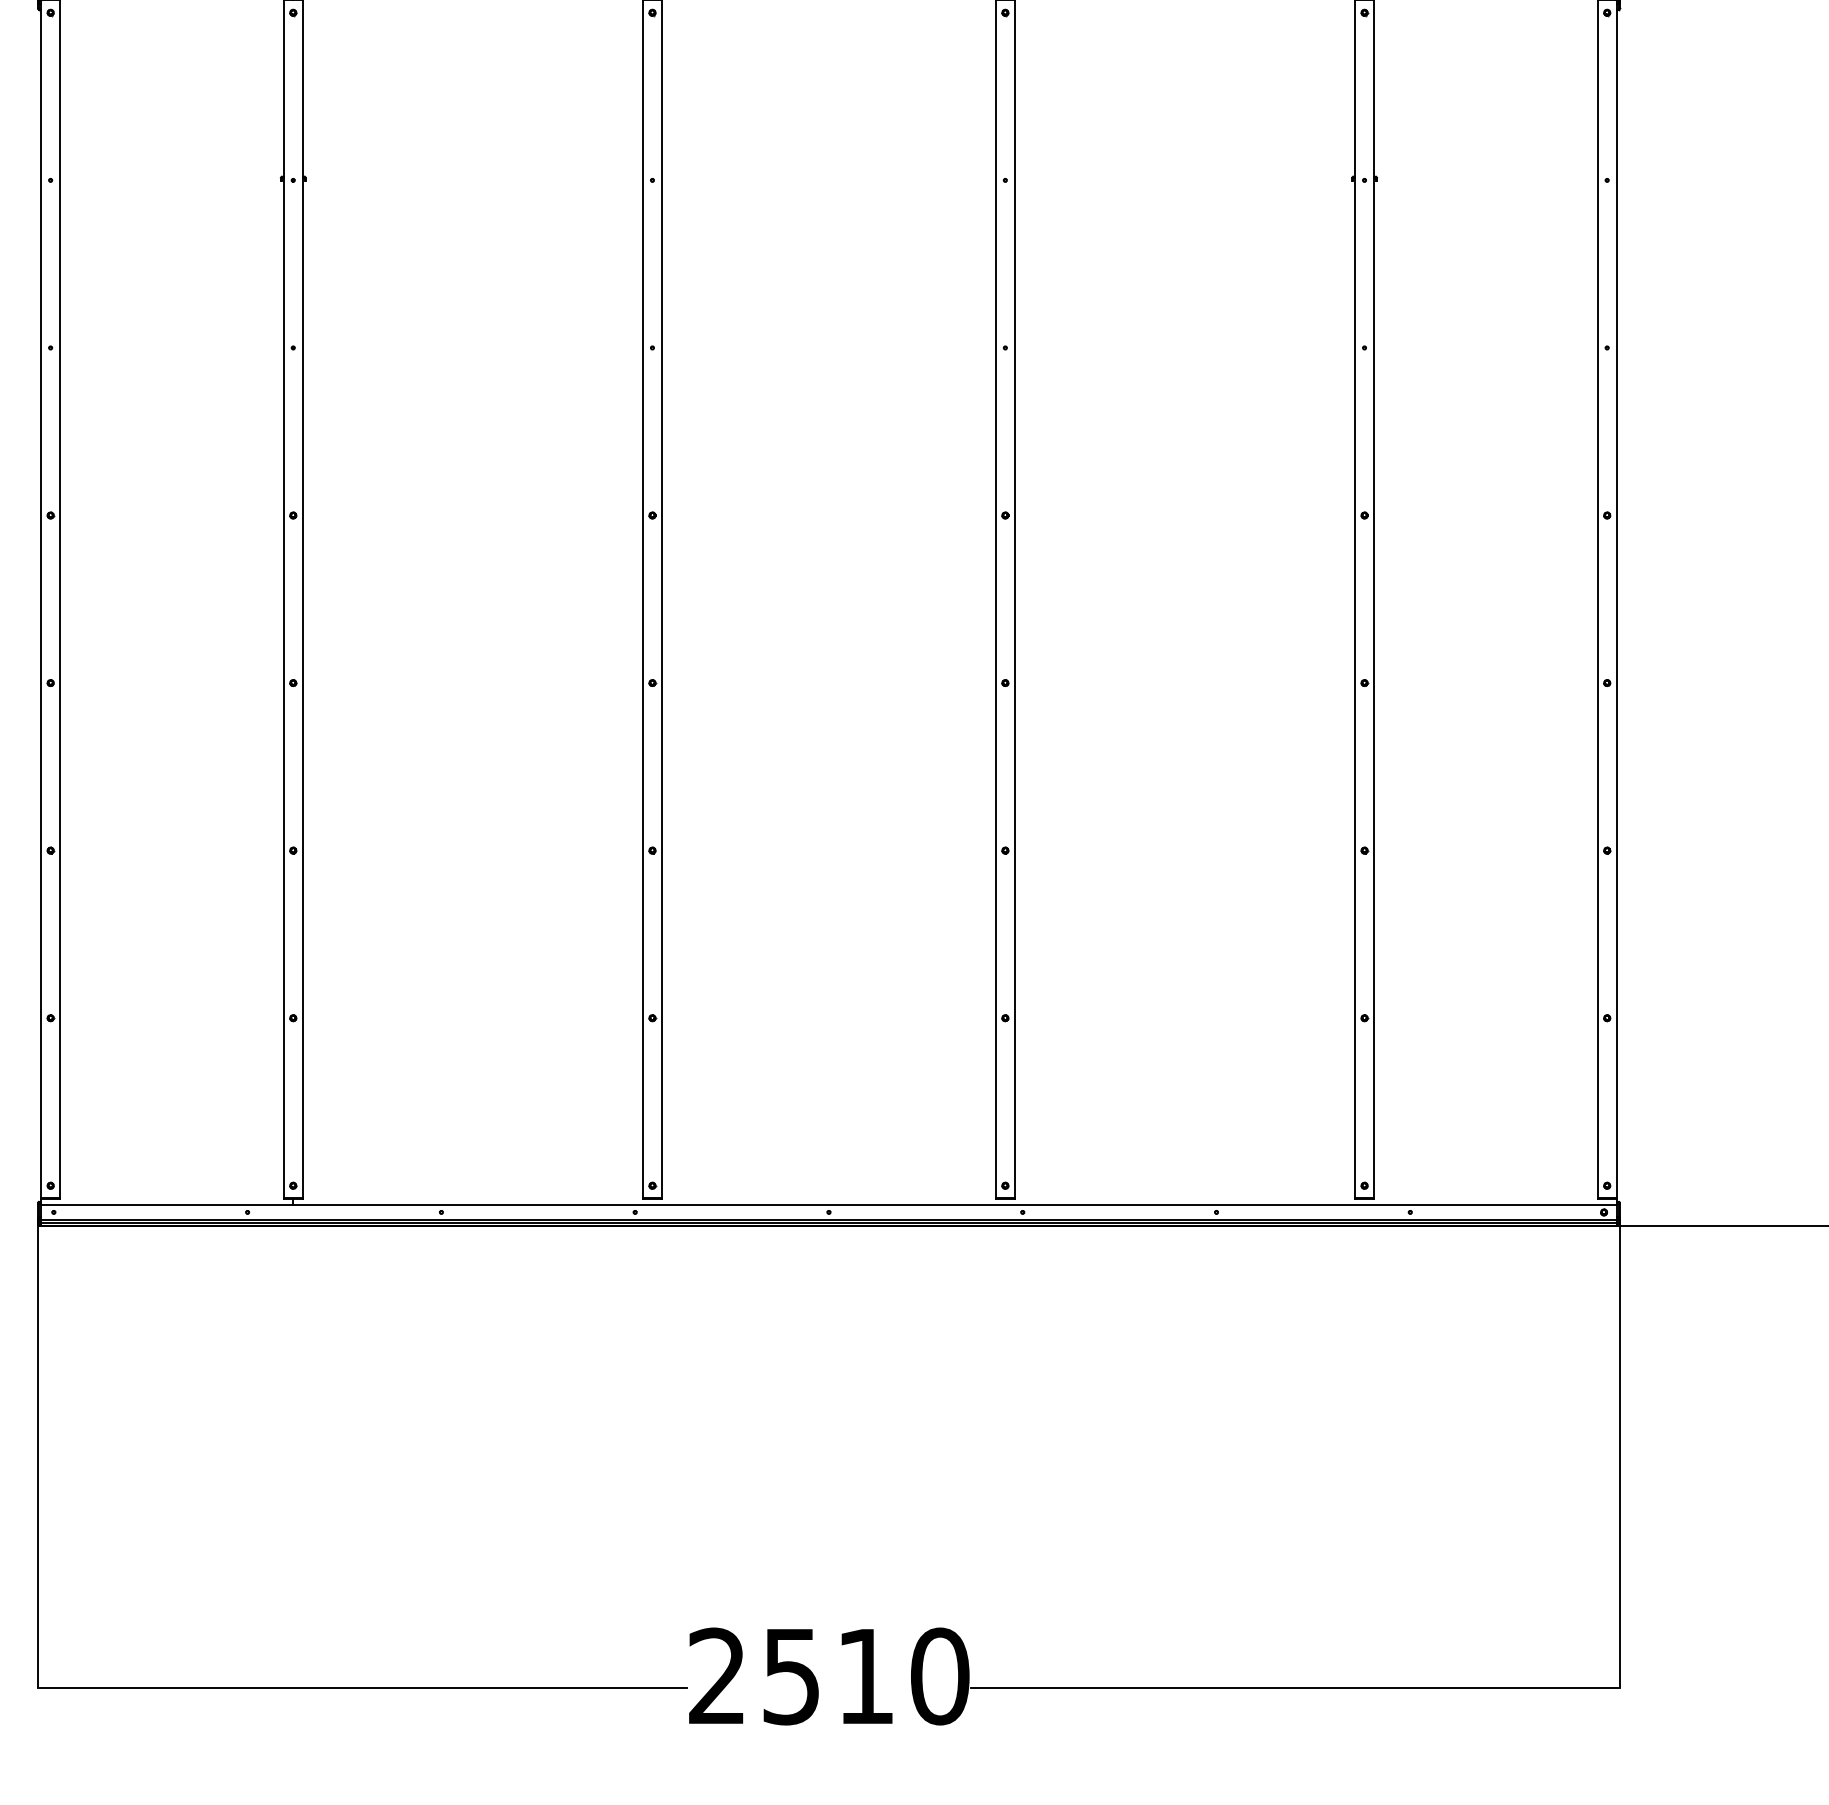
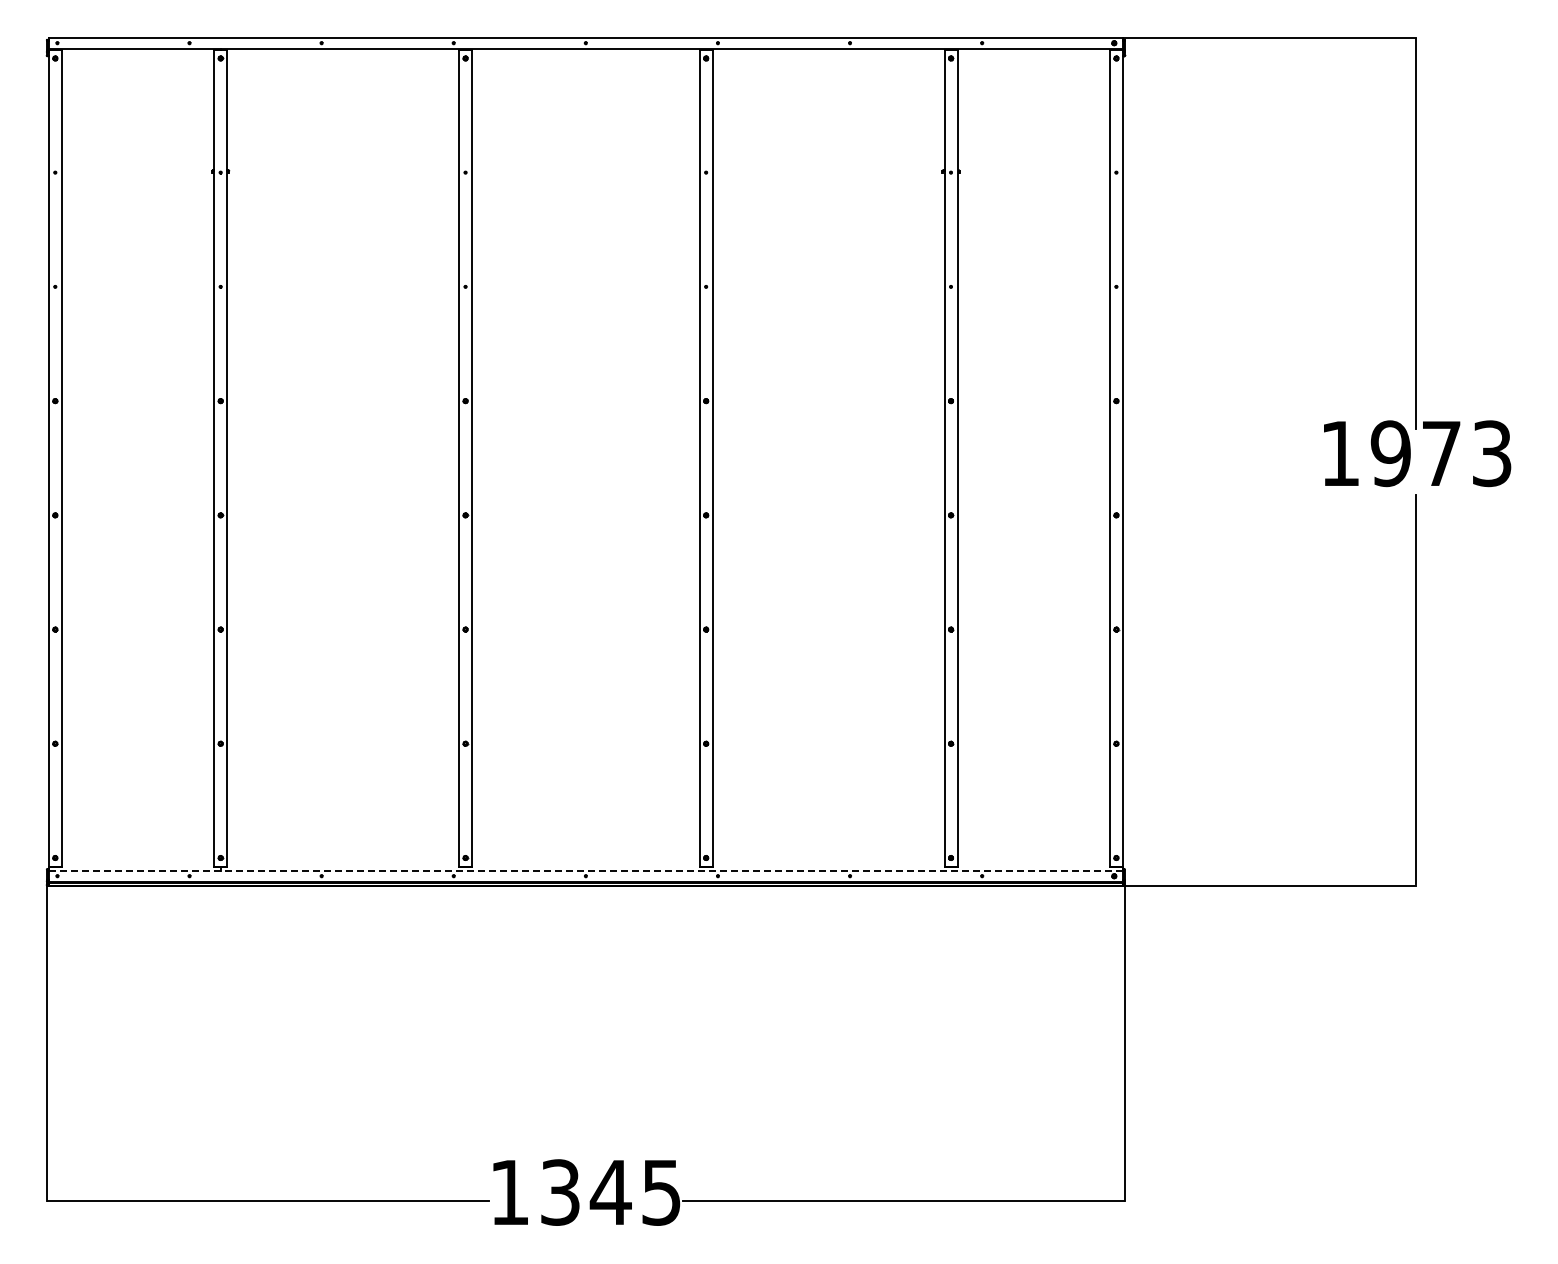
line: (828, 1204) -> (585, 870), solid -> dashed
text: (828, 1676) -> (585, 1192), 2510 -> 1345

